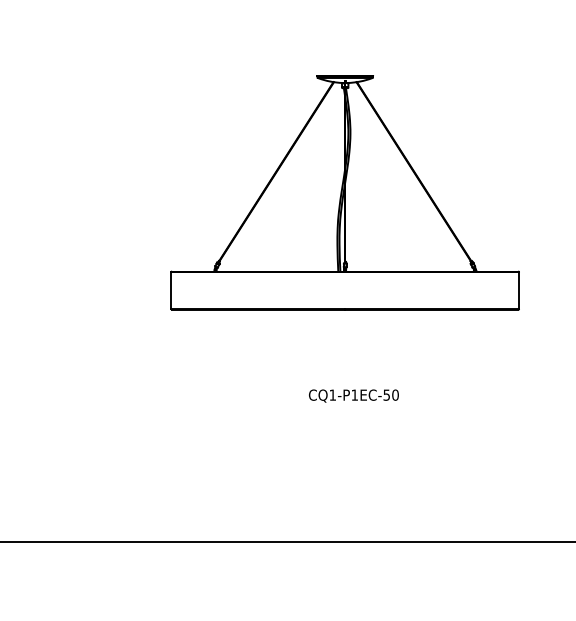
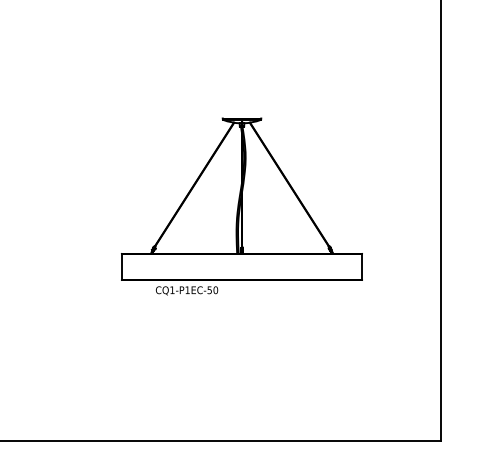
text: (353, 395) -> (186, 290), moved

